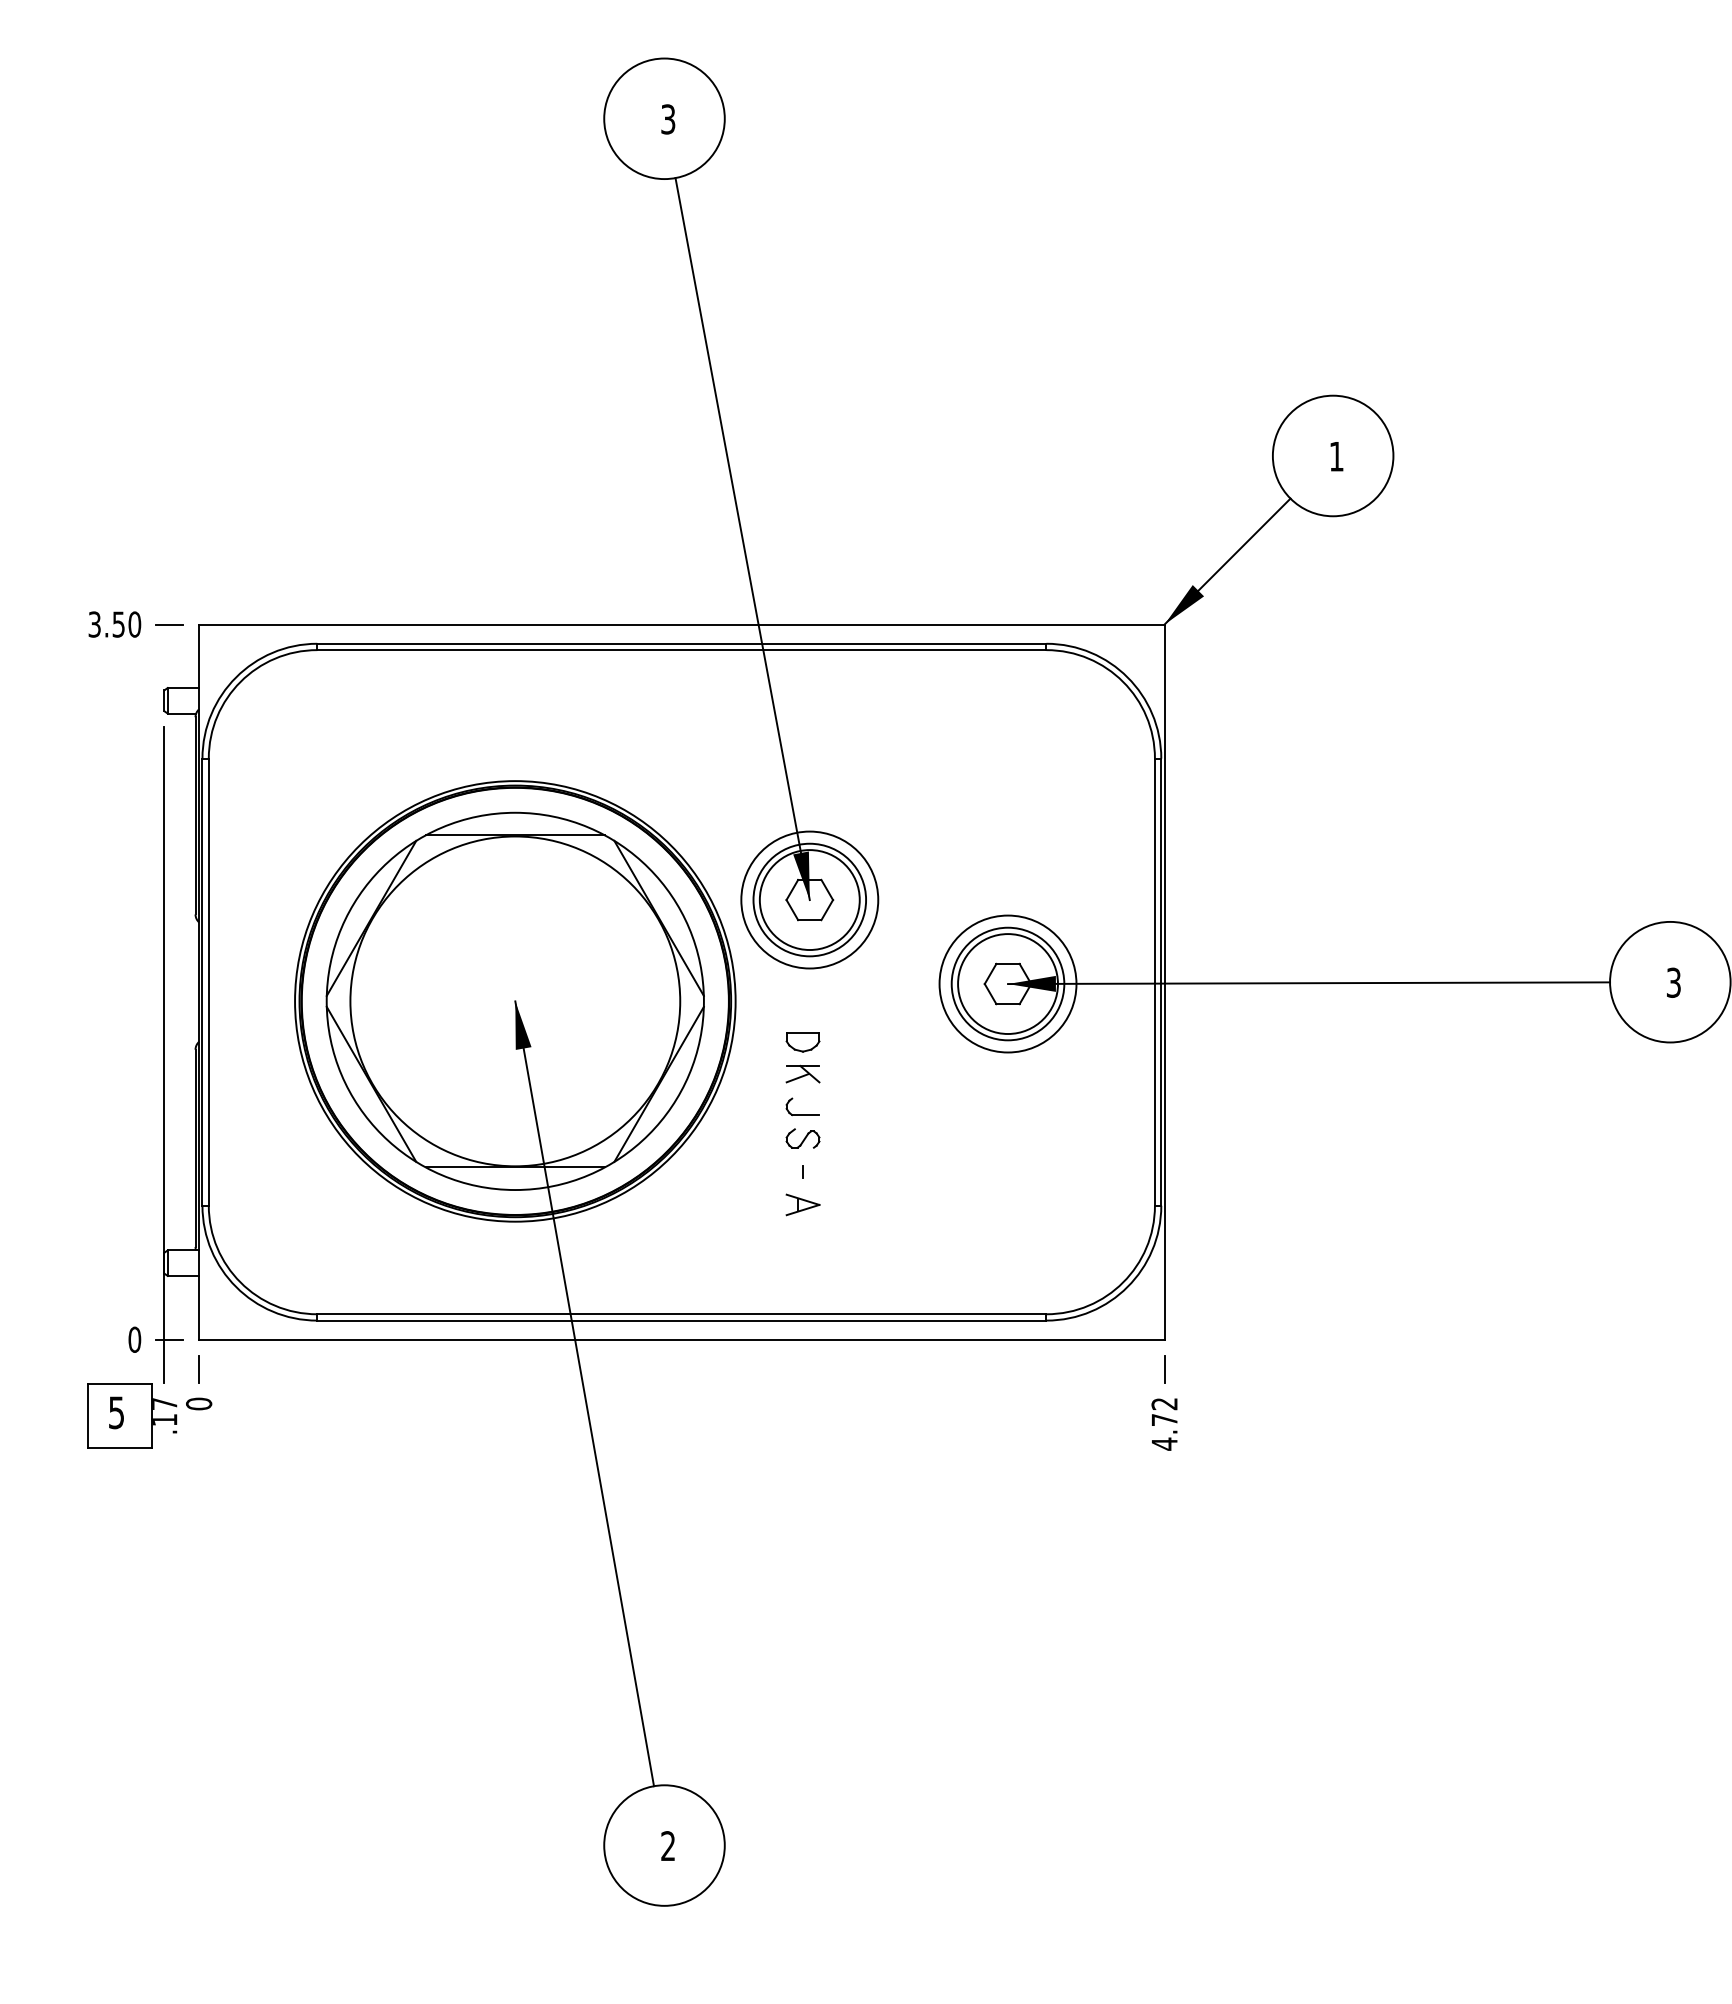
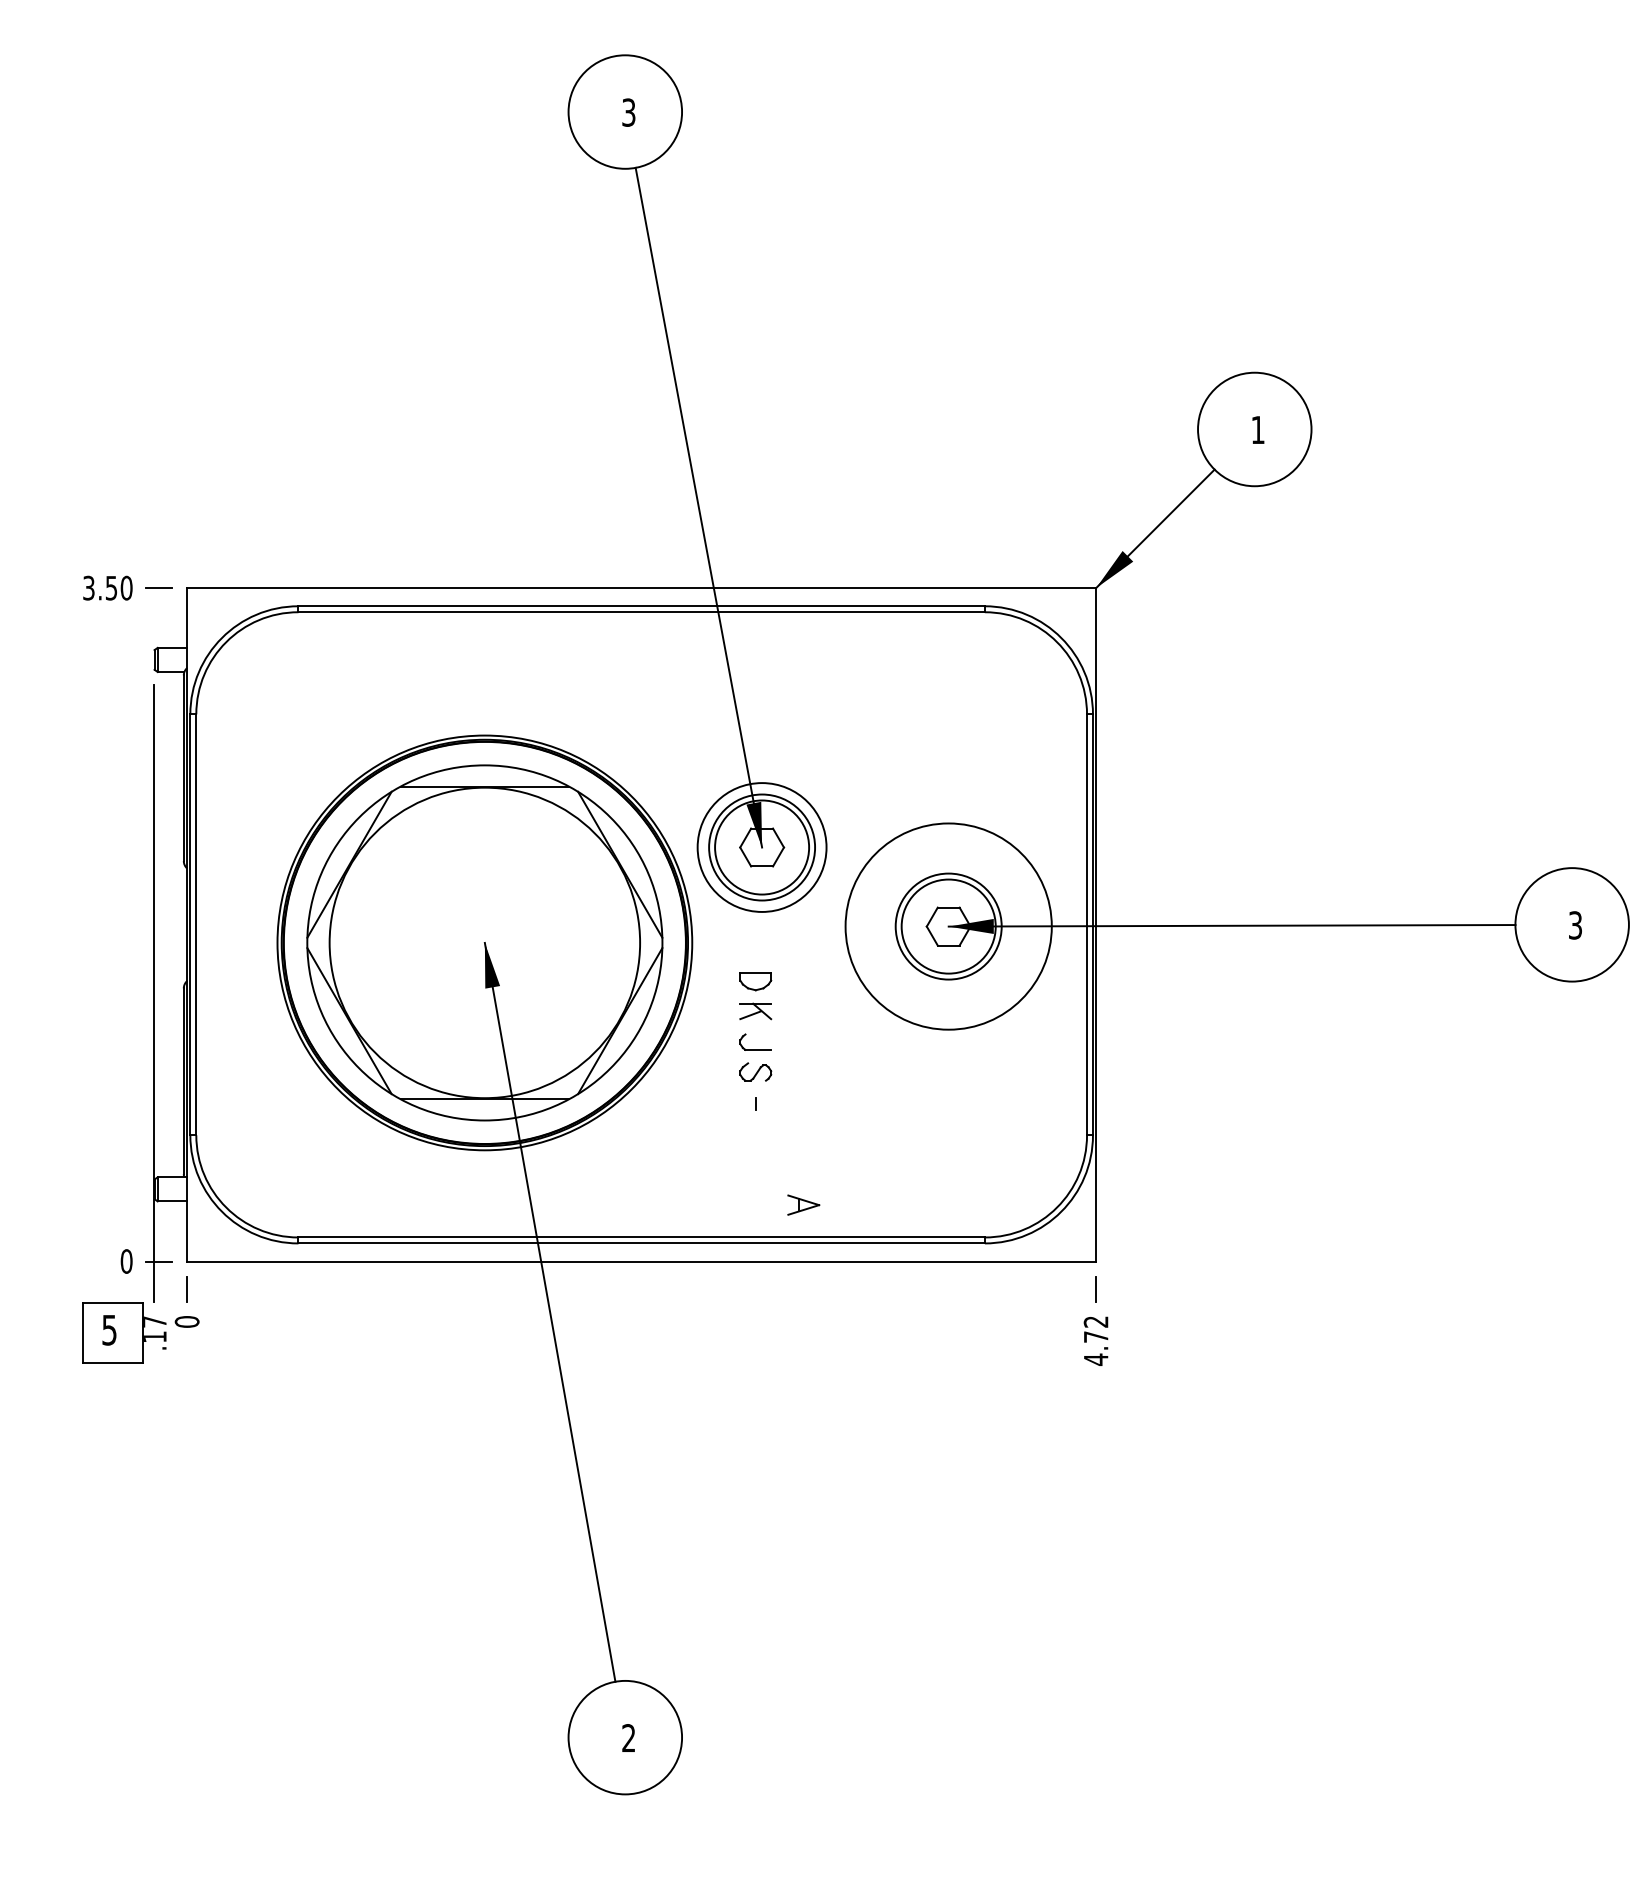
circle: (1007, 983) -> (948, 926), size x1.6
part: (802, 1204) -> (803, 1204), moved

